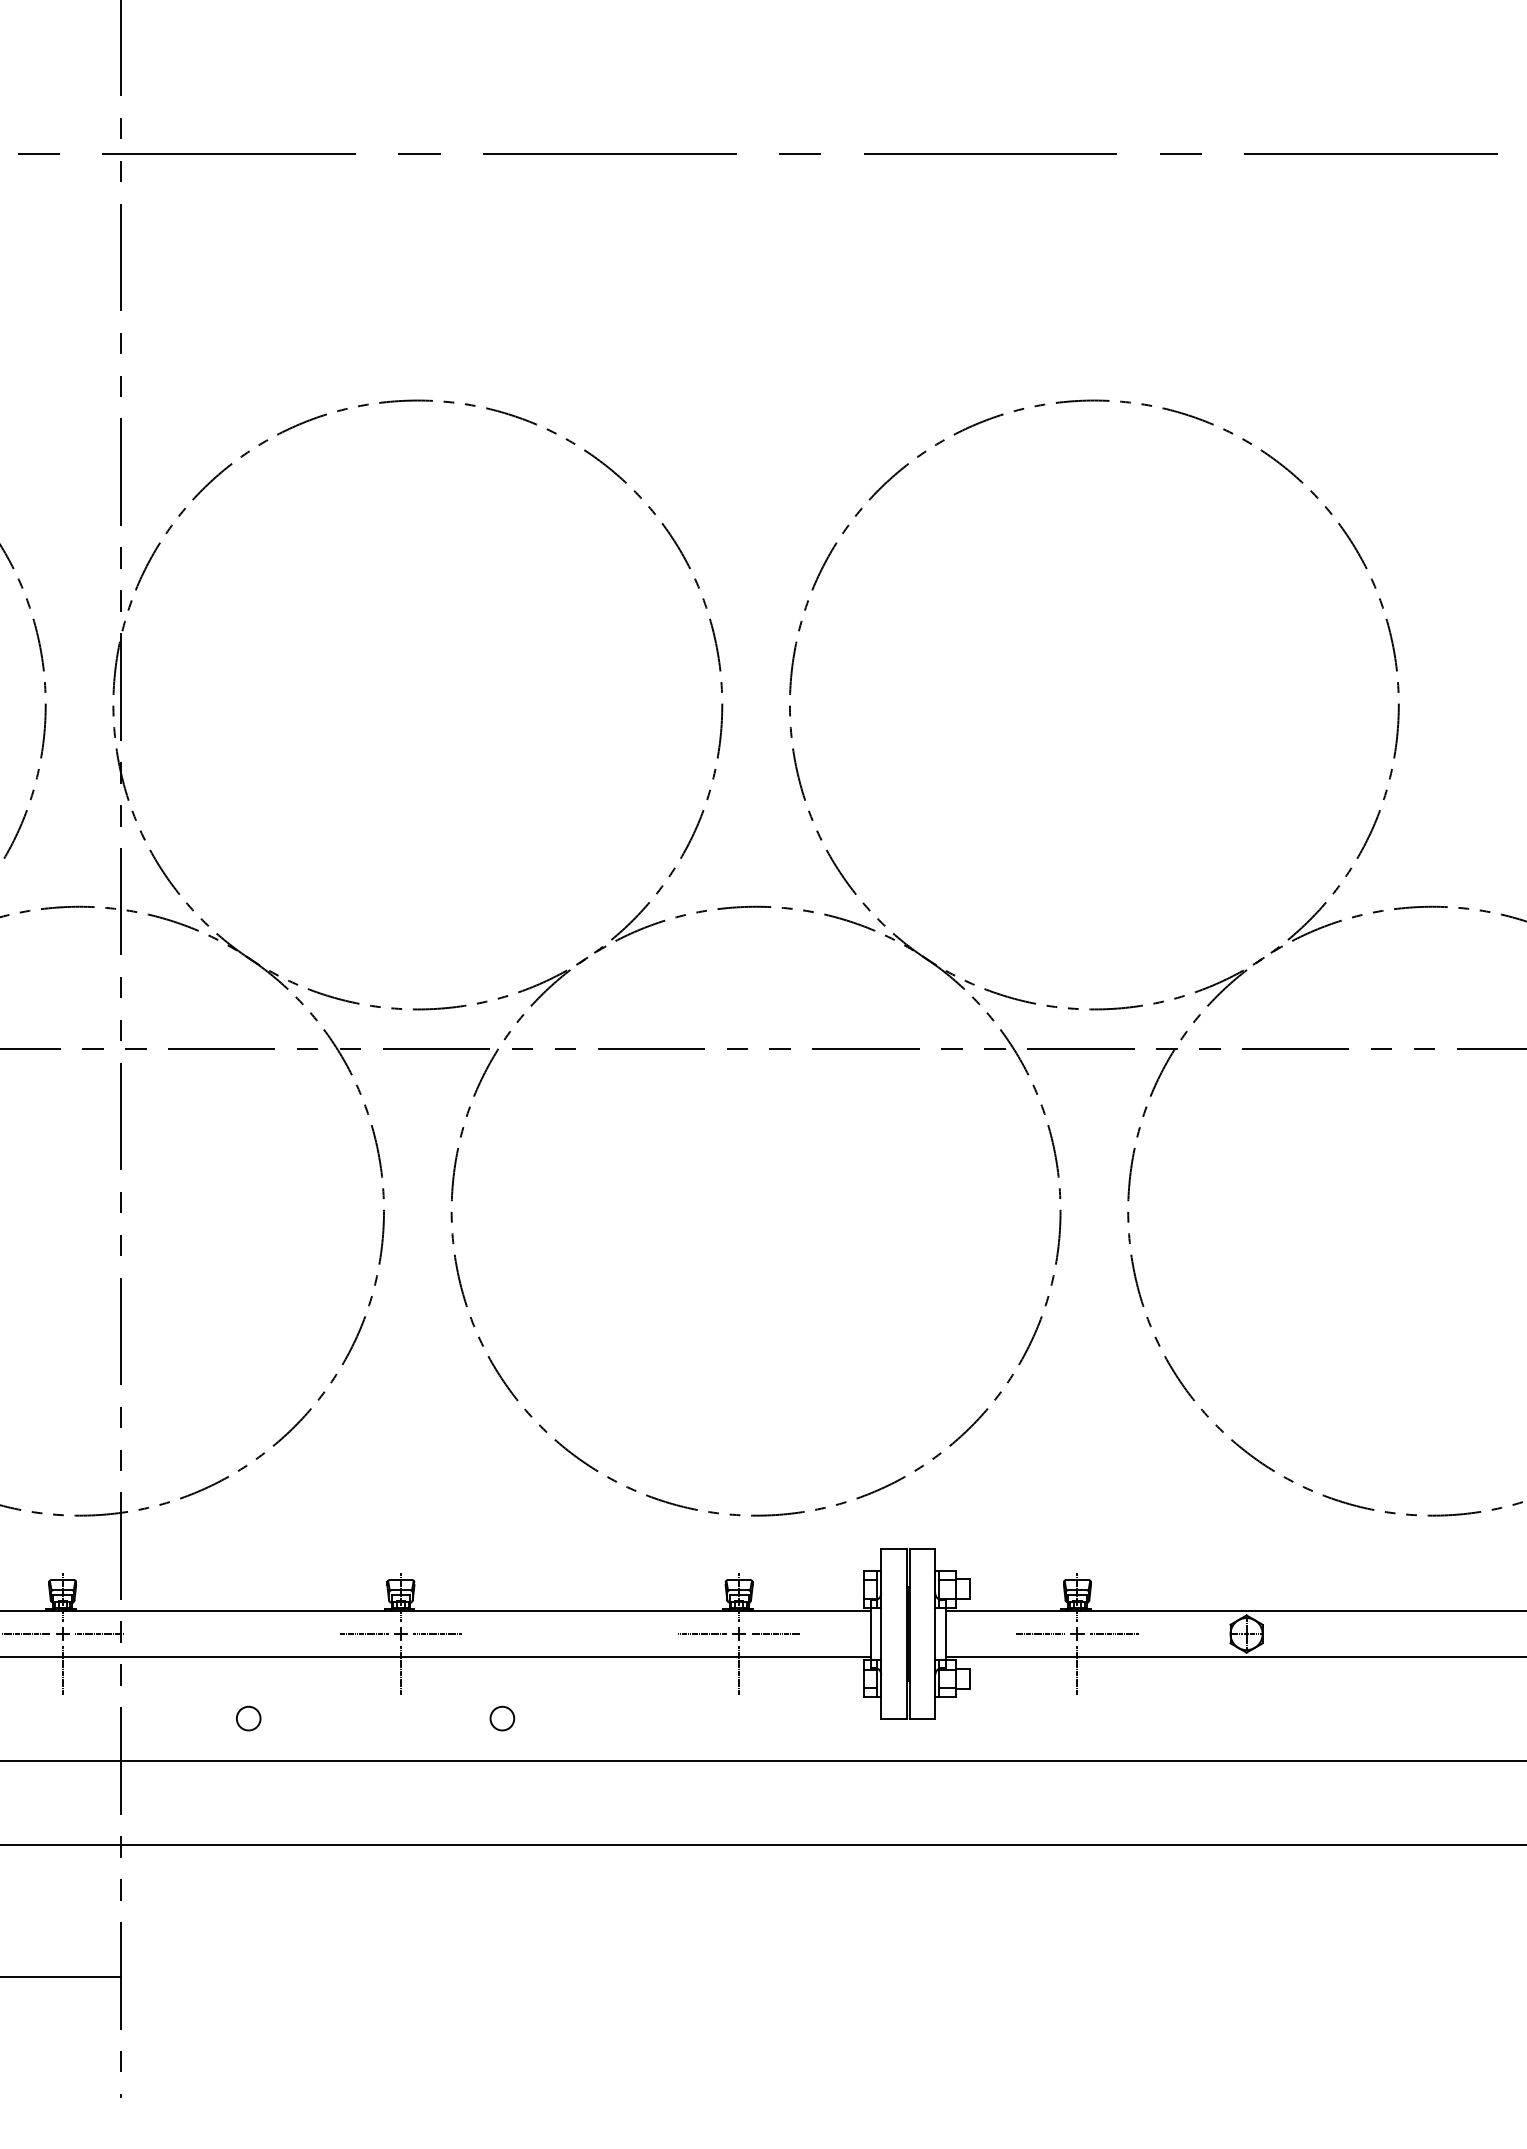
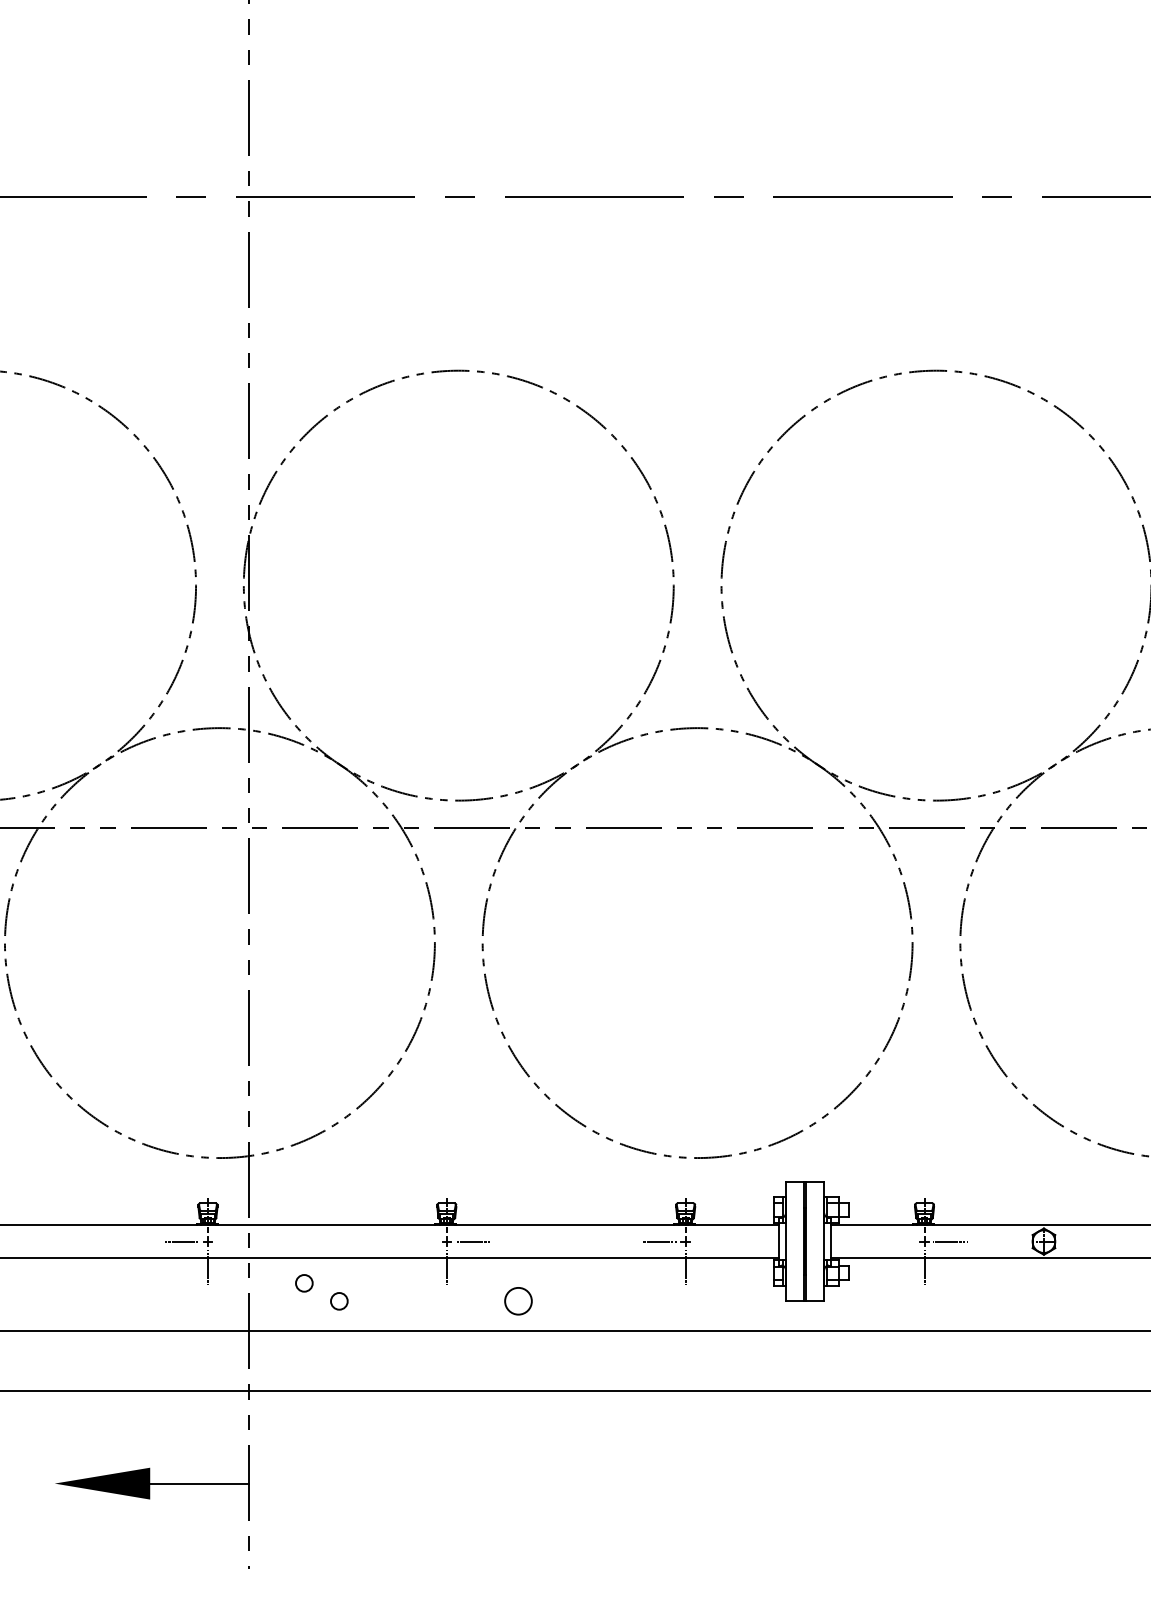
line: (98, 1633) -> (233, 1241), removed
line: (363, 1633) -> (420, 1241), removed
line: (775, 1633) -> (711, 1241), removed
line: (1040, 1633) -> (898, 1241), removed
circle: (199, 1693) -> (304, 1283), added
circle: (502, 1718) -> (518, 1301), size x1.6

